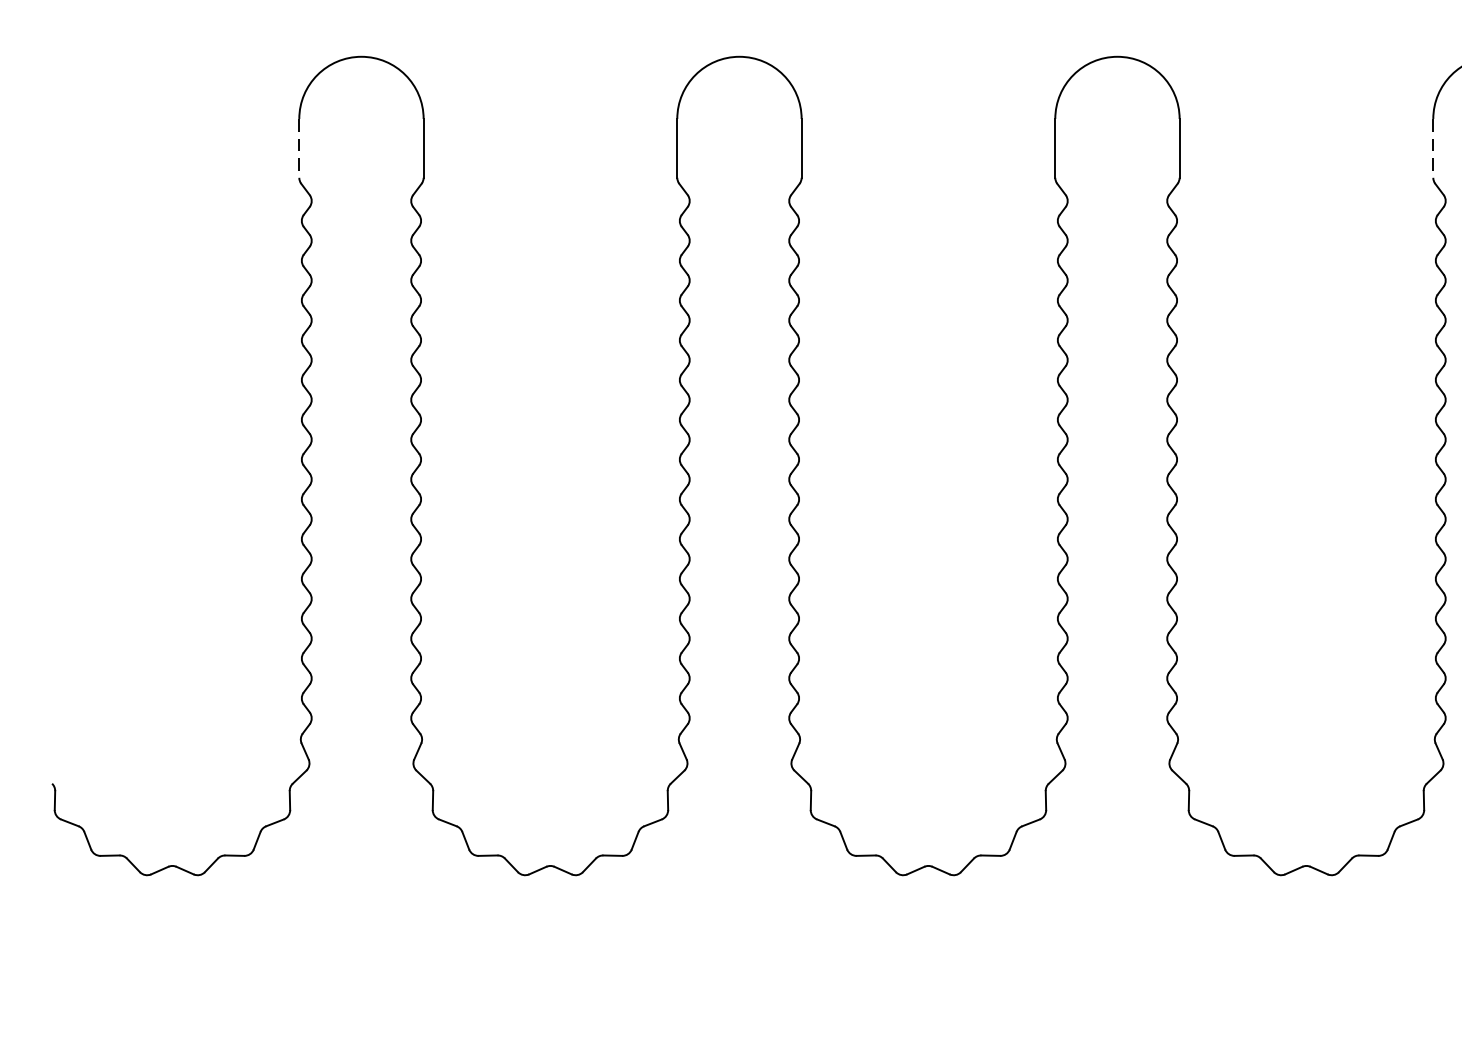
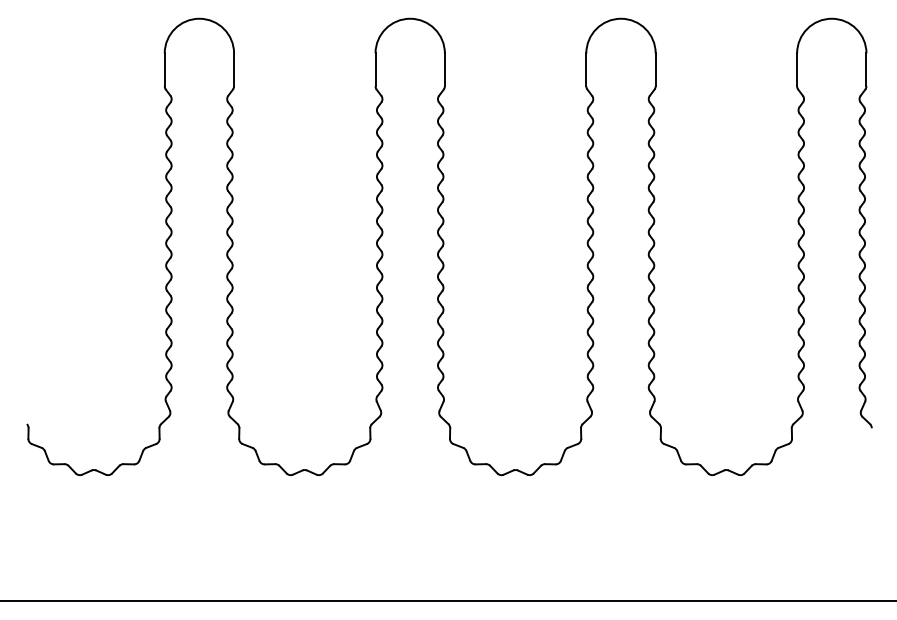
line: (298, 149) -> (164, 70), dashed -> solid
line: (1433, 149) -> (797, 70), dashed -> solid

